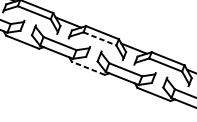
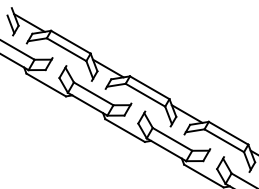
line: (100, 39) -> (145, 95), dashed -> solid
line: (88, 68) -> (125, 130), dashed -> solid

